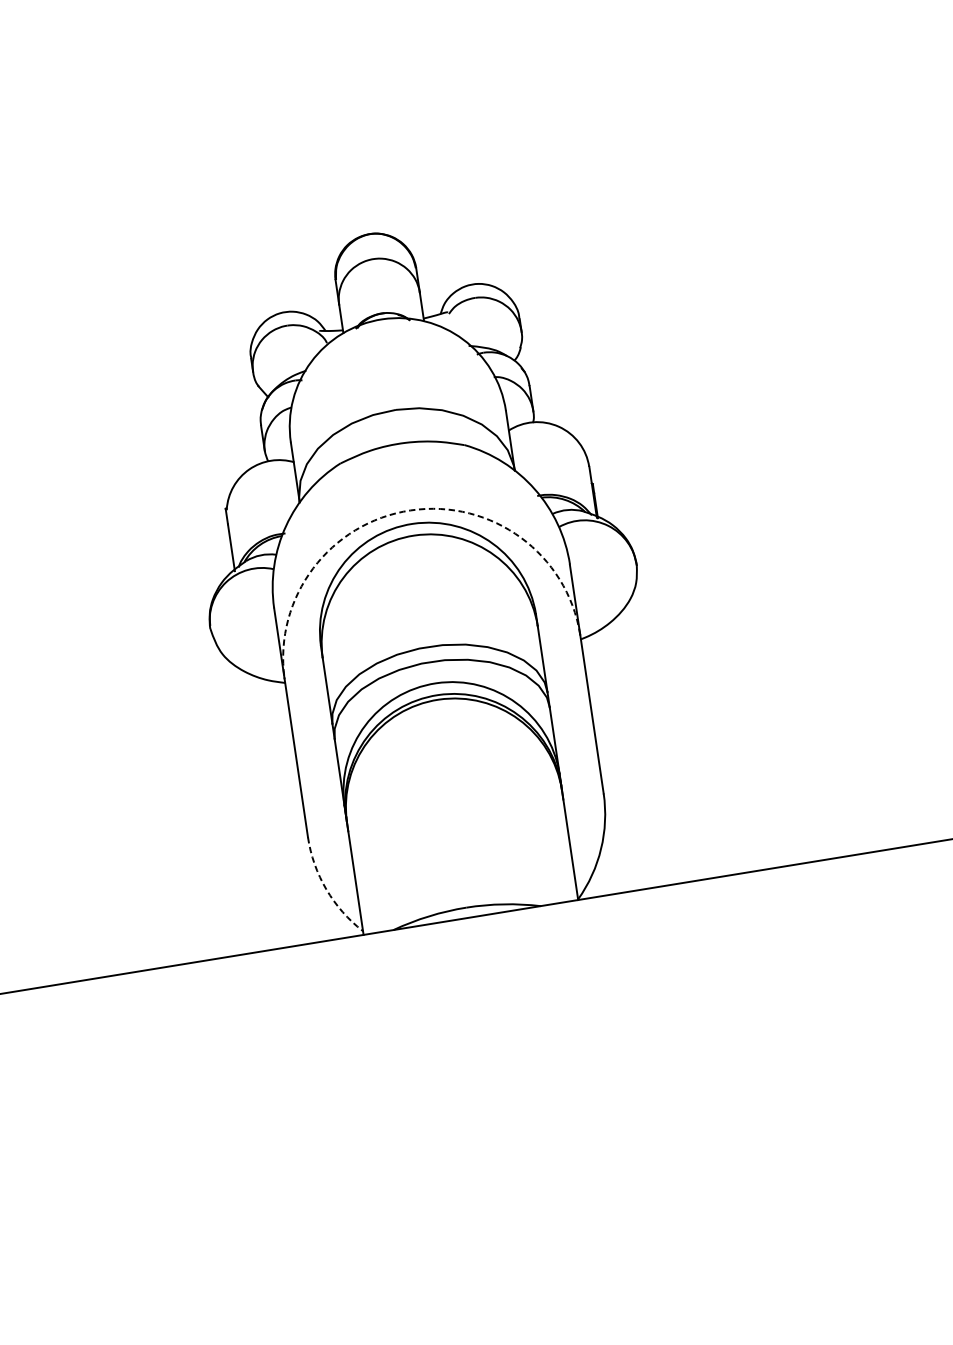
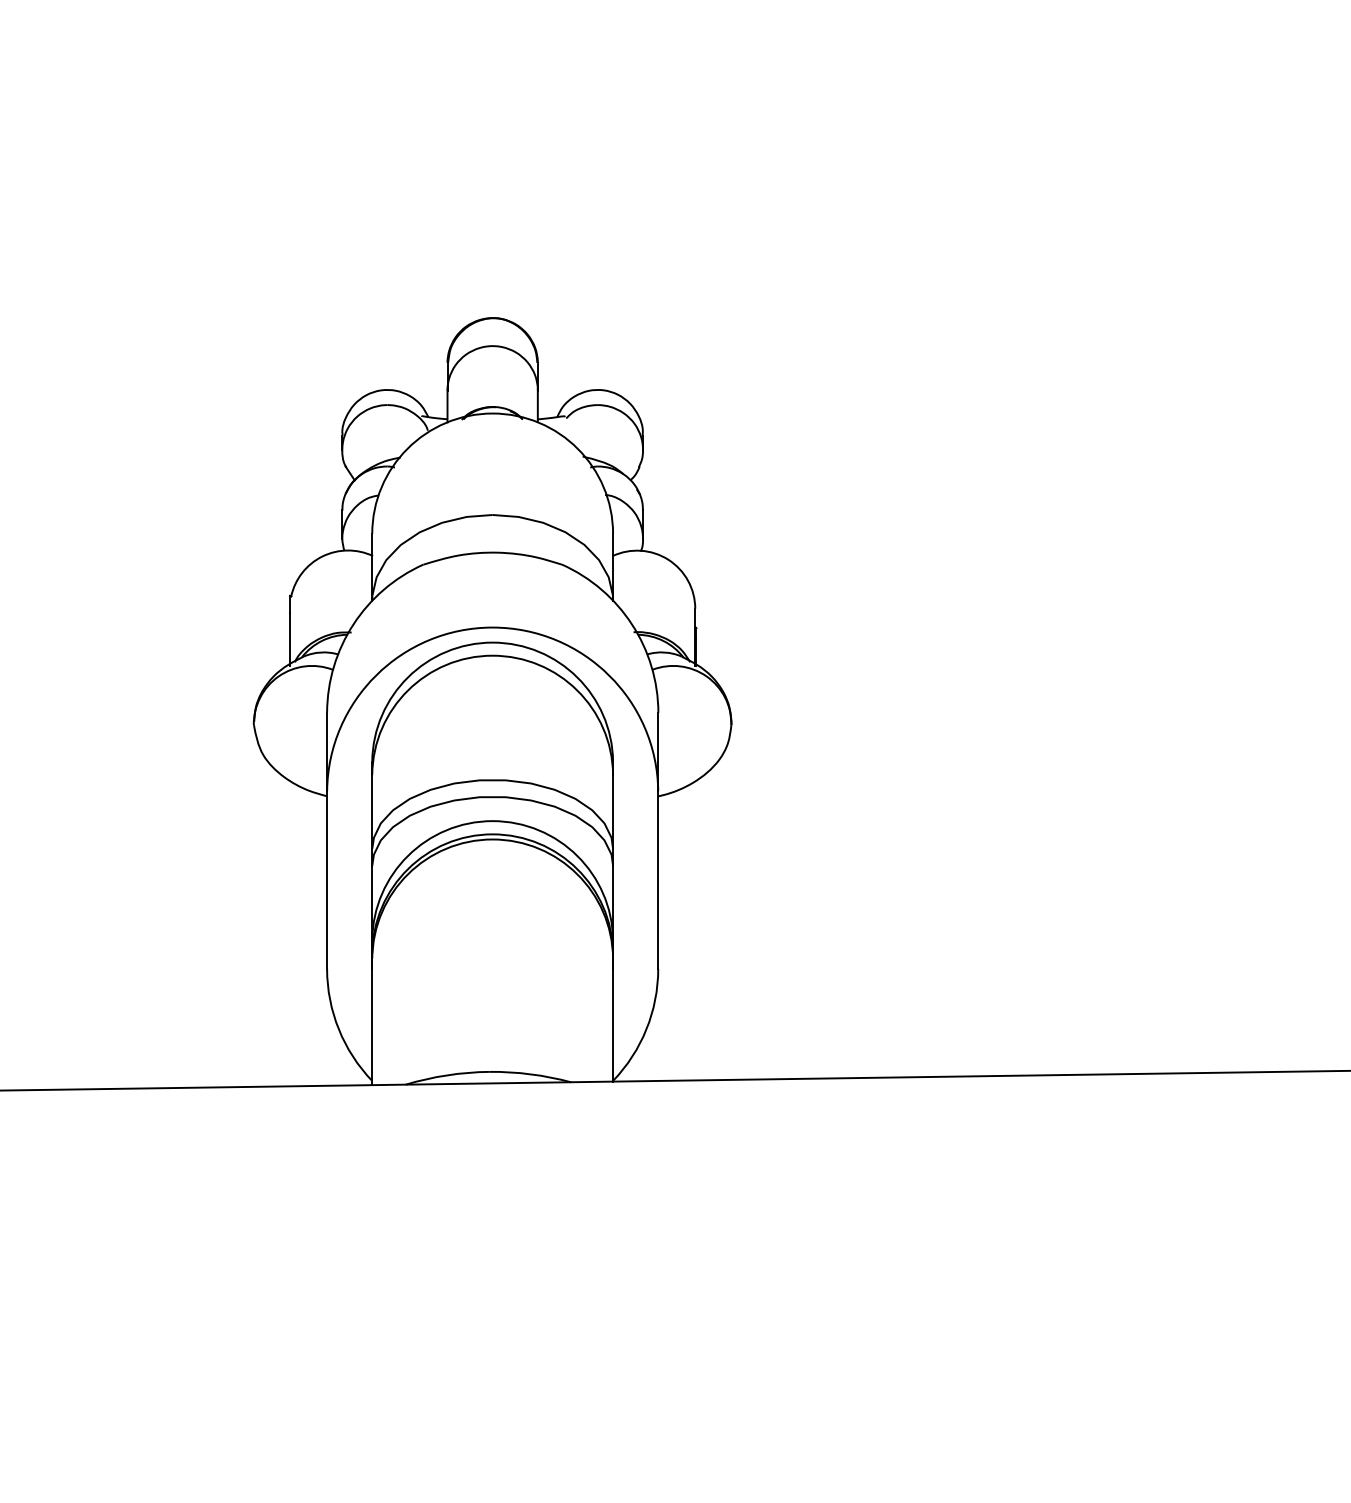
arc: (410, 510) -> (492, 627), dashed -> solid
arc: (326, 889) -> (338, 1029), dashed -> solid

